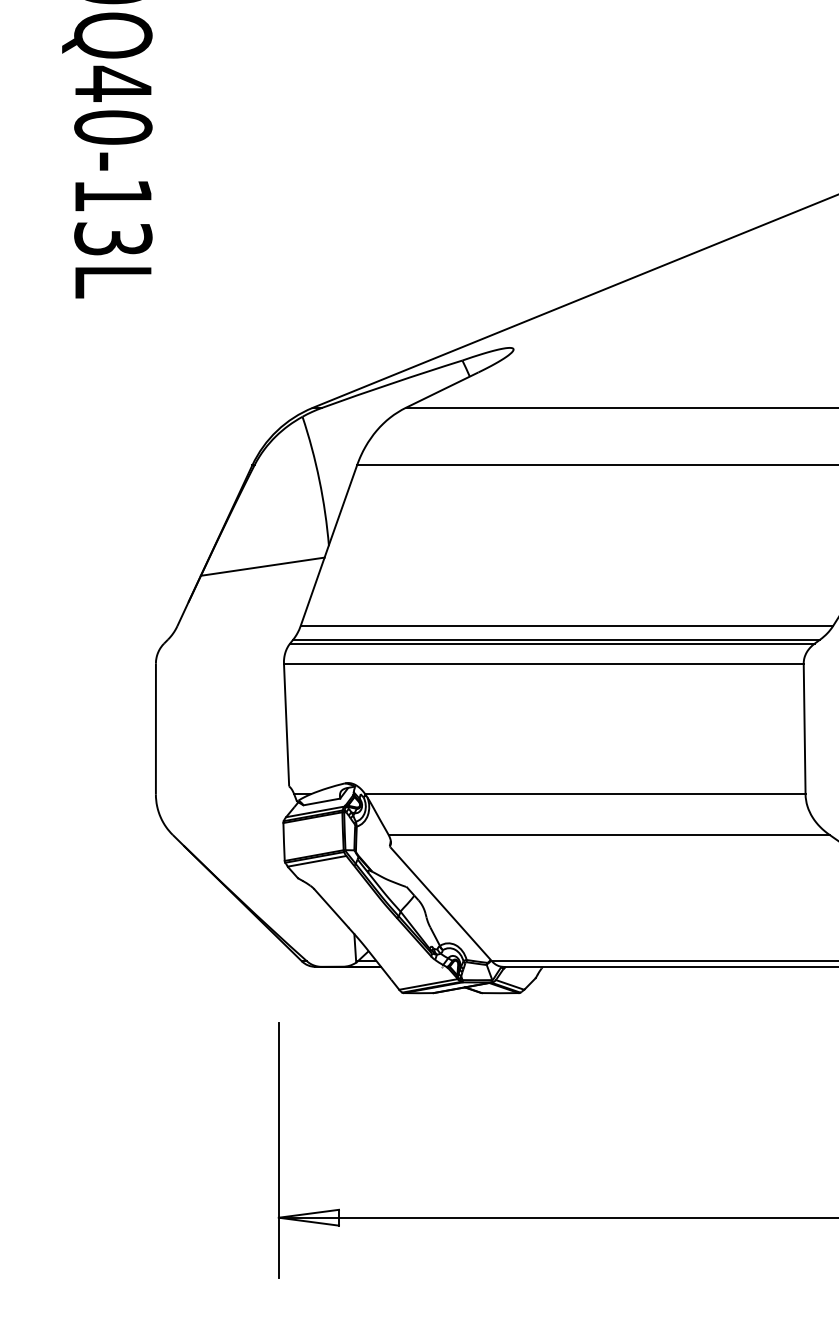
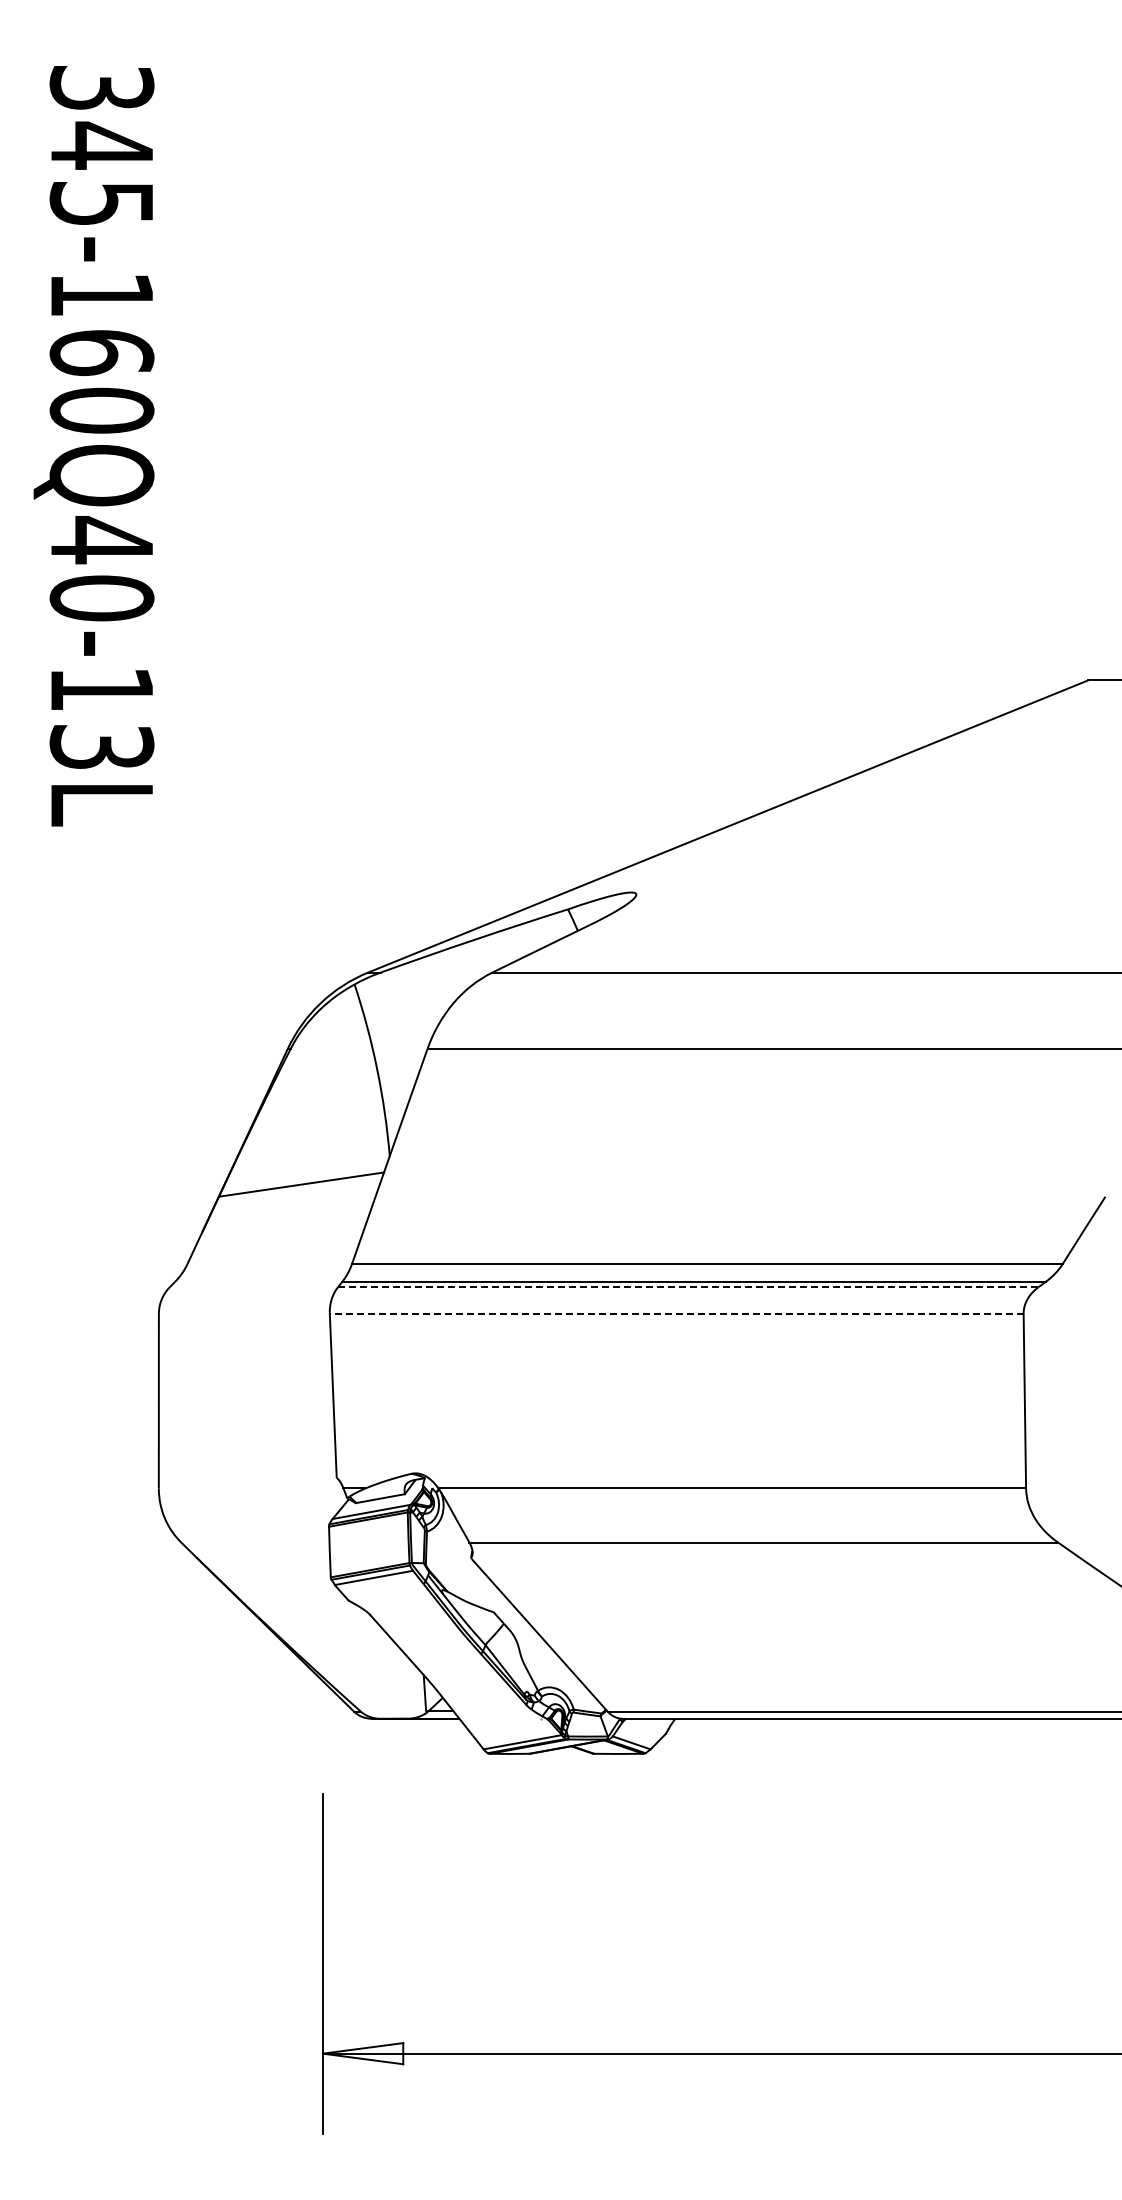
line: (551, 643) -> (687, 1287), solid -> dashed
line: (543, 664) -> (676, 1314), solid -> dashed

